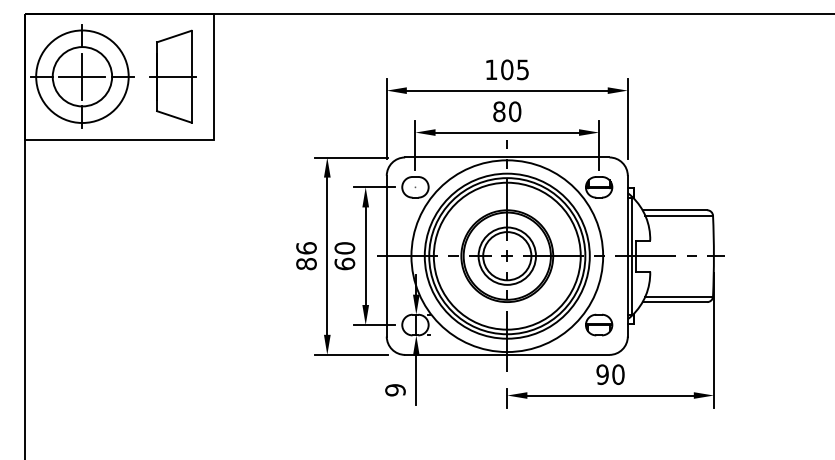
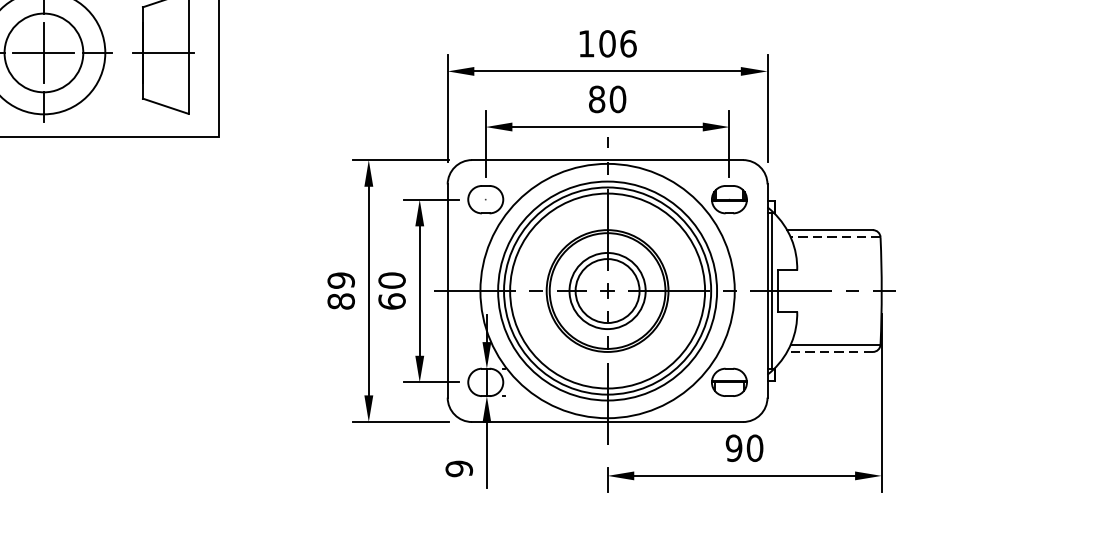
text: (523, 69) -> (629, 43), 105 -> 106
line: (679, 215) -> (836, 237), solid -> dashed
text: (306, 248) -> (341, 280), 86 -> 89
line: (674, 302) -> (829, 352), solid -> dashed

